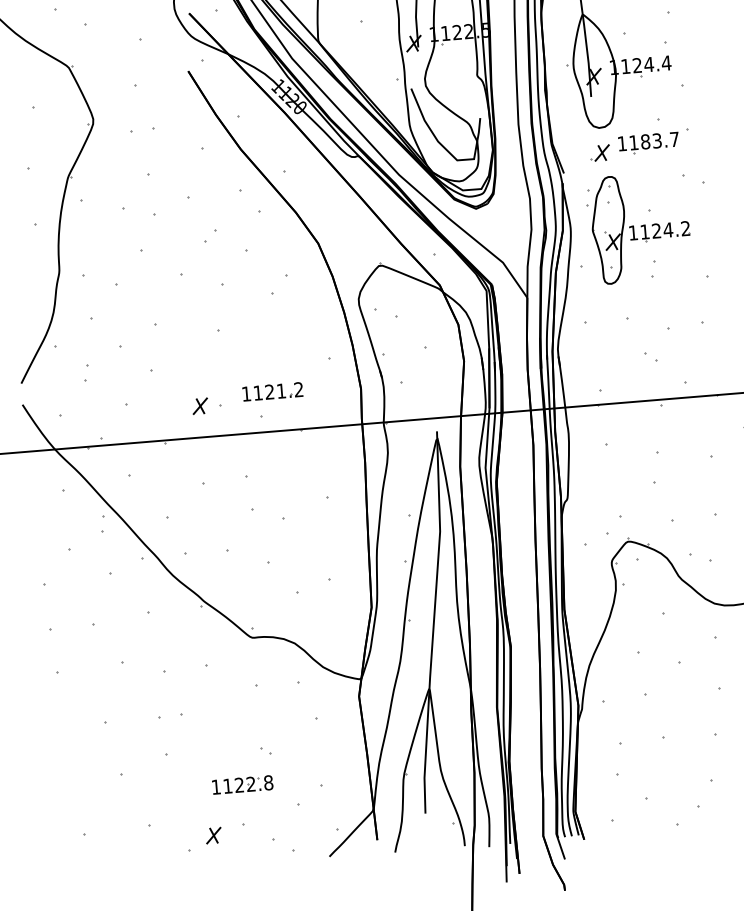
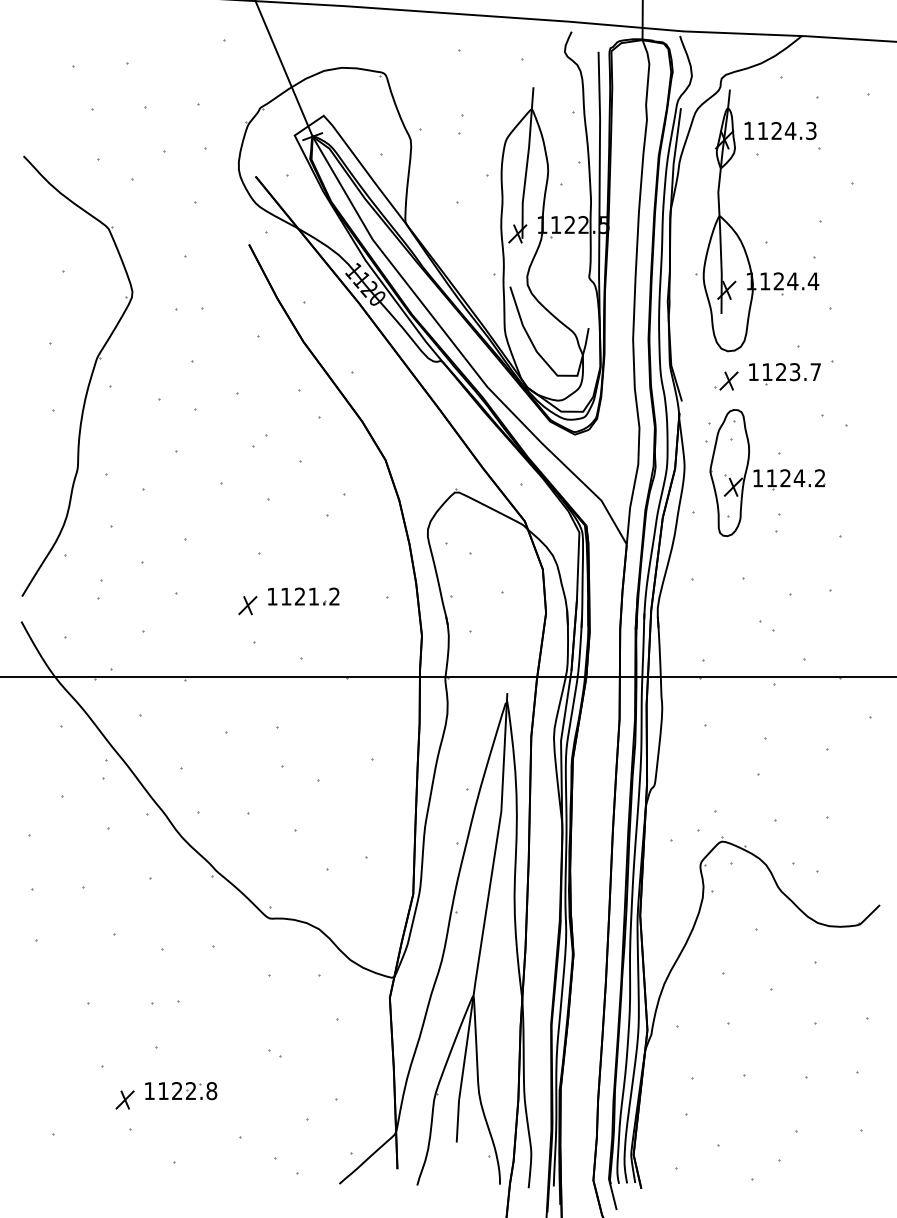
text: (644, 142) -> (780, 372), 1183.7 -> 1123.7
part: (272, 391) -> (303, 596), moved
part: (200, 406) -> (247, 605), moved
part: (243, 785) -> (181, 1091), moved
part: (213, 835) -> (124, 1099), moved

